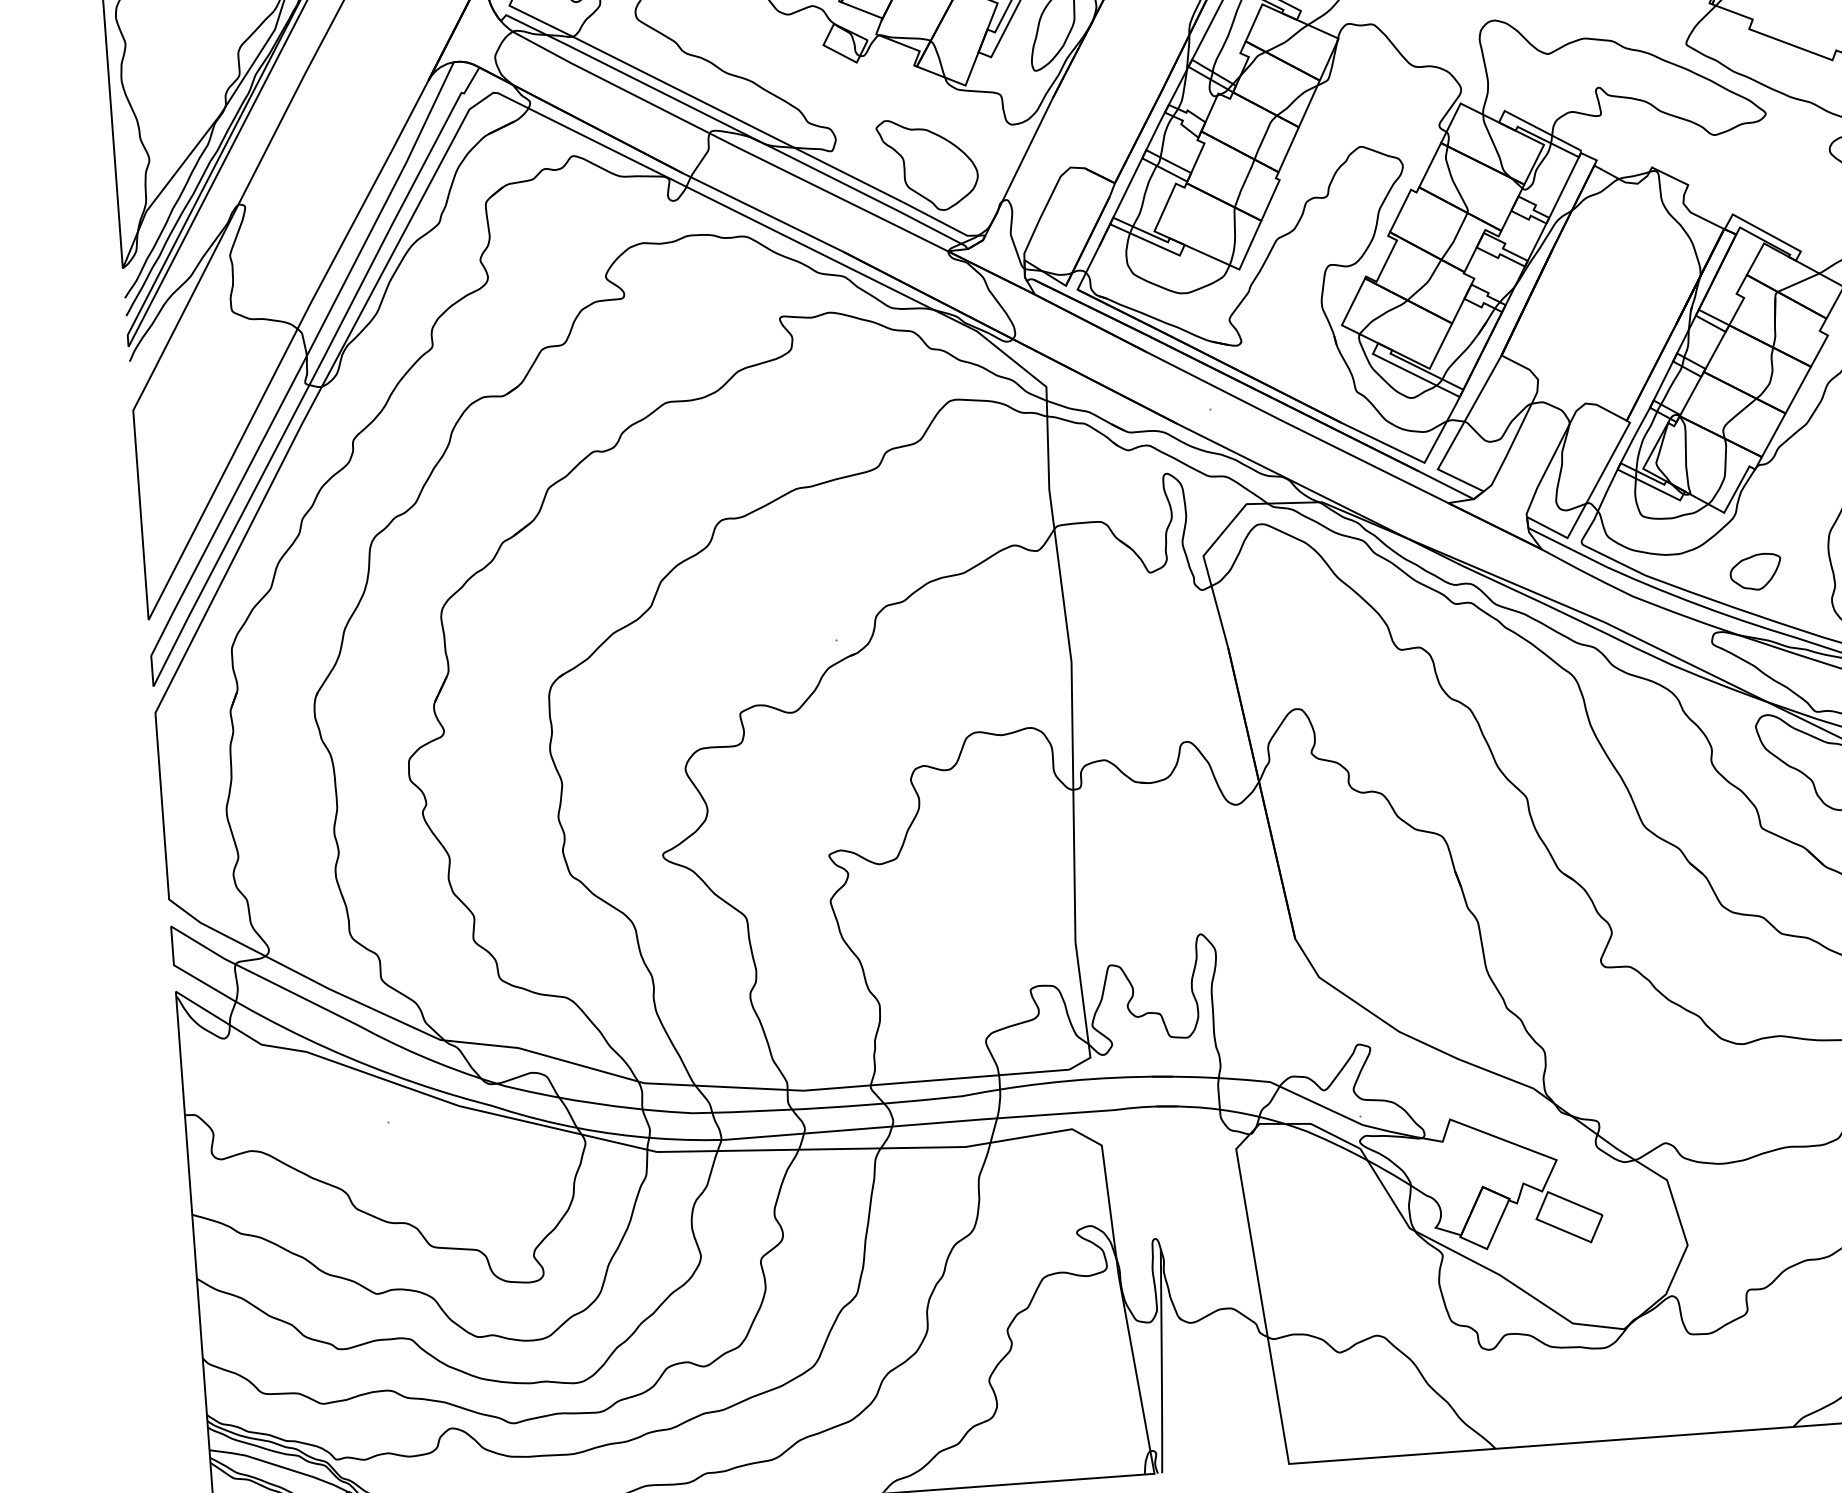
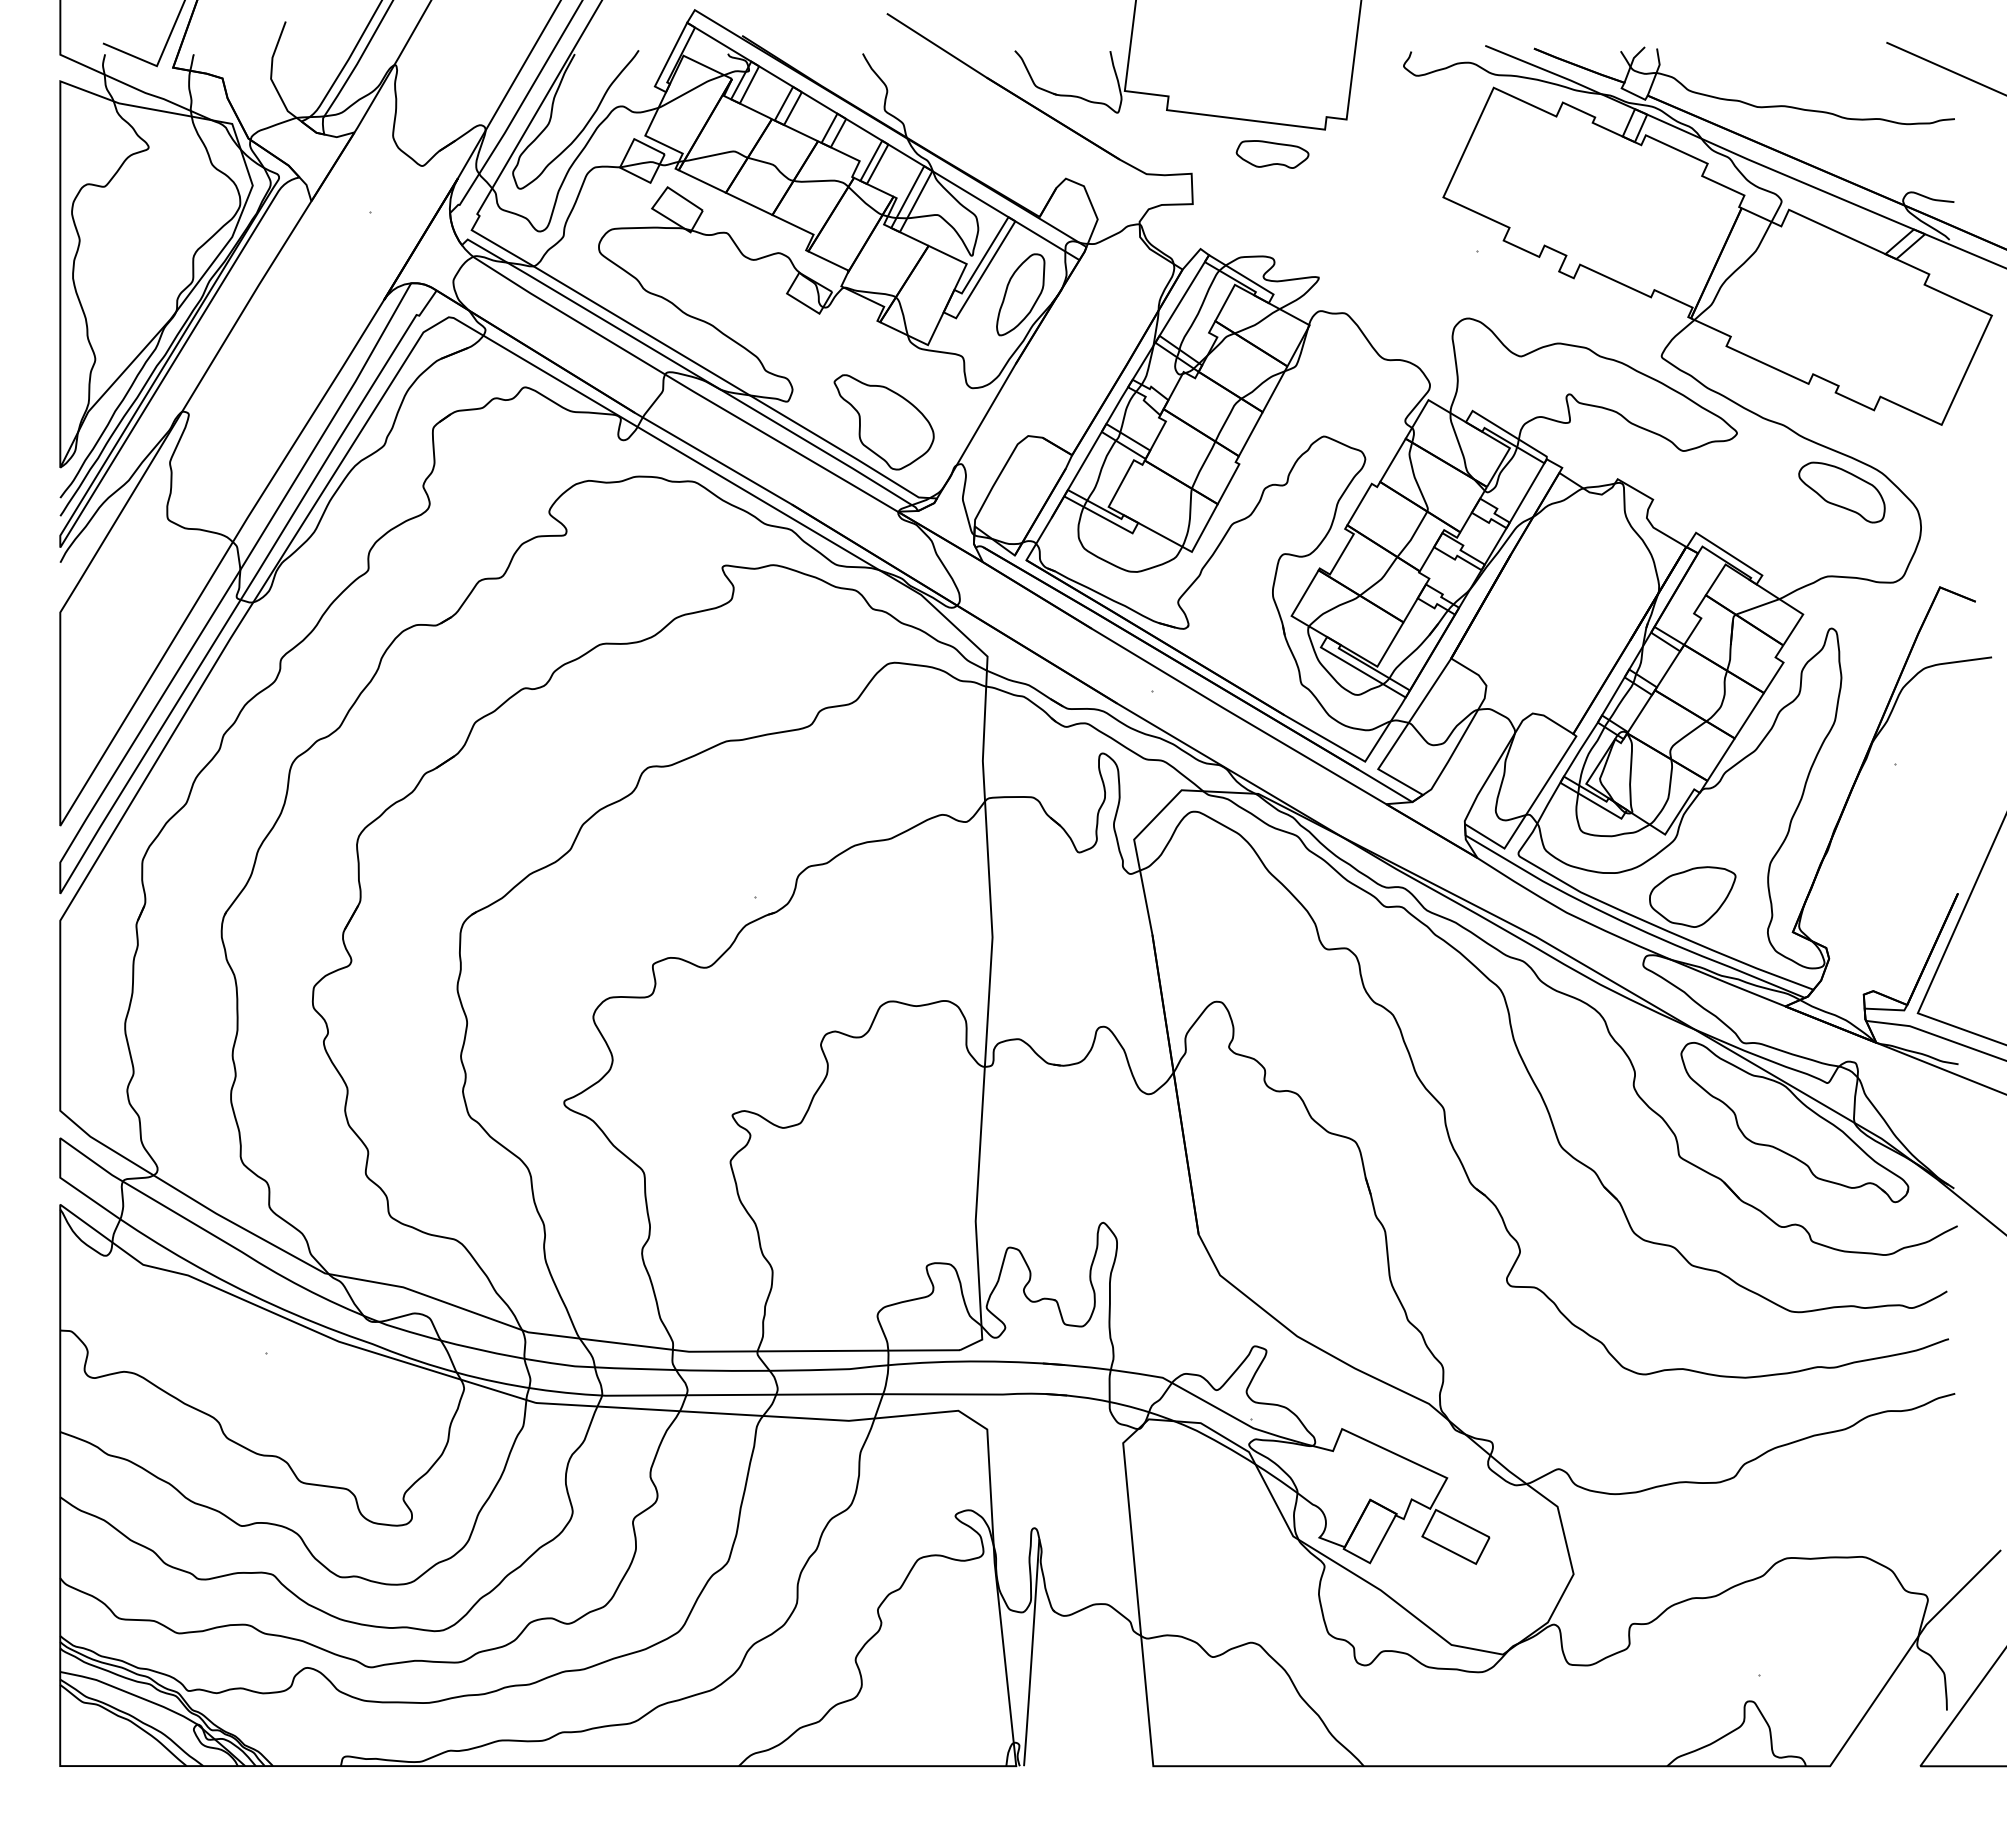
part: (1755, 571) -> (1692, 896), size x1.67

